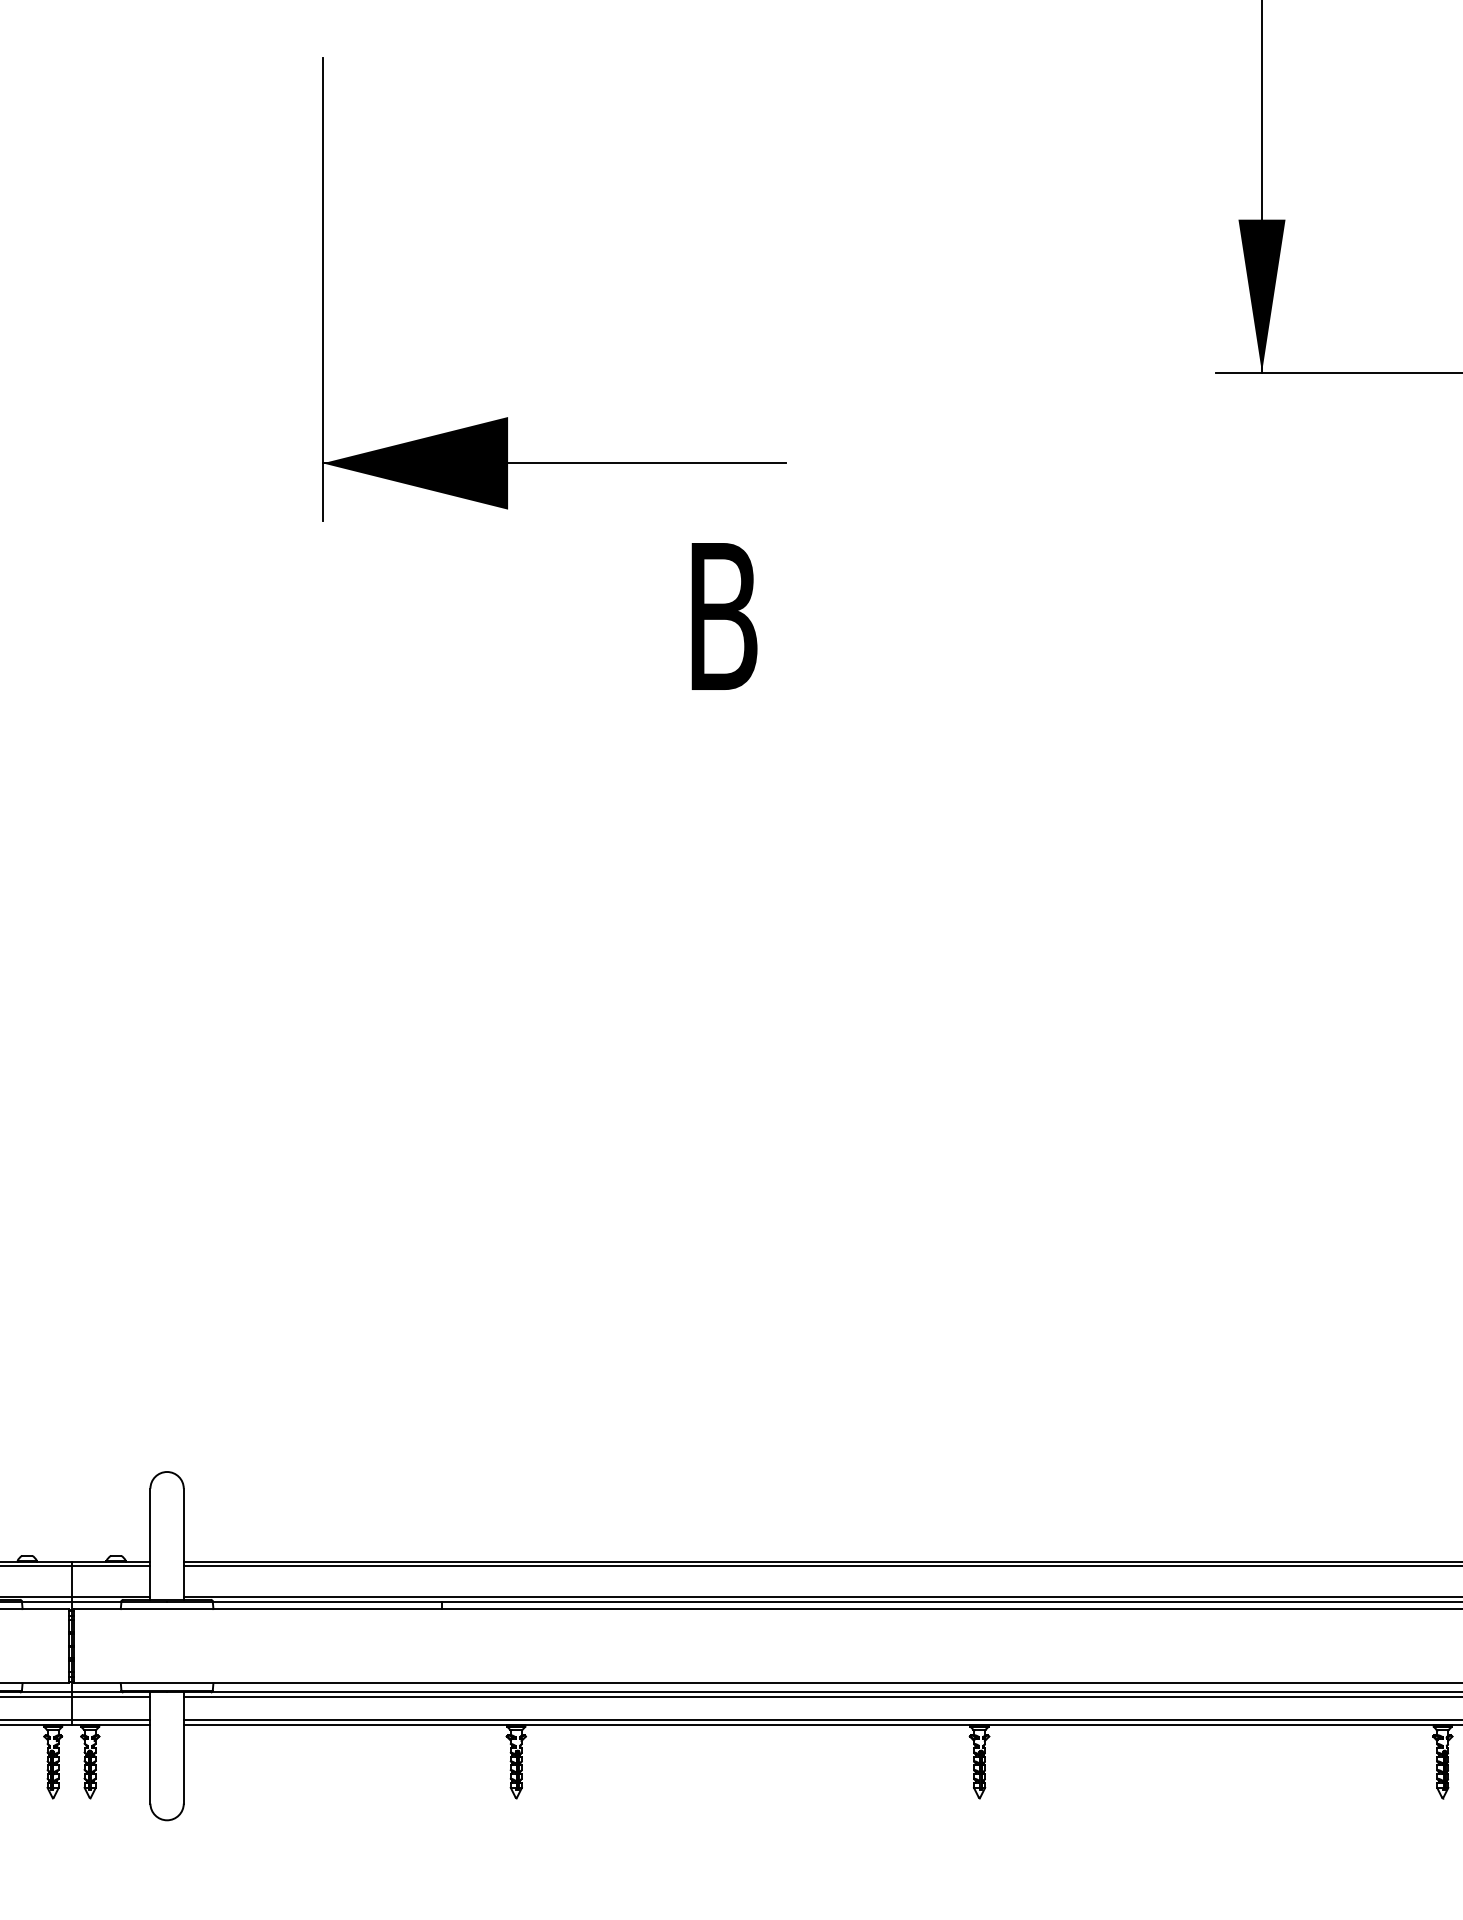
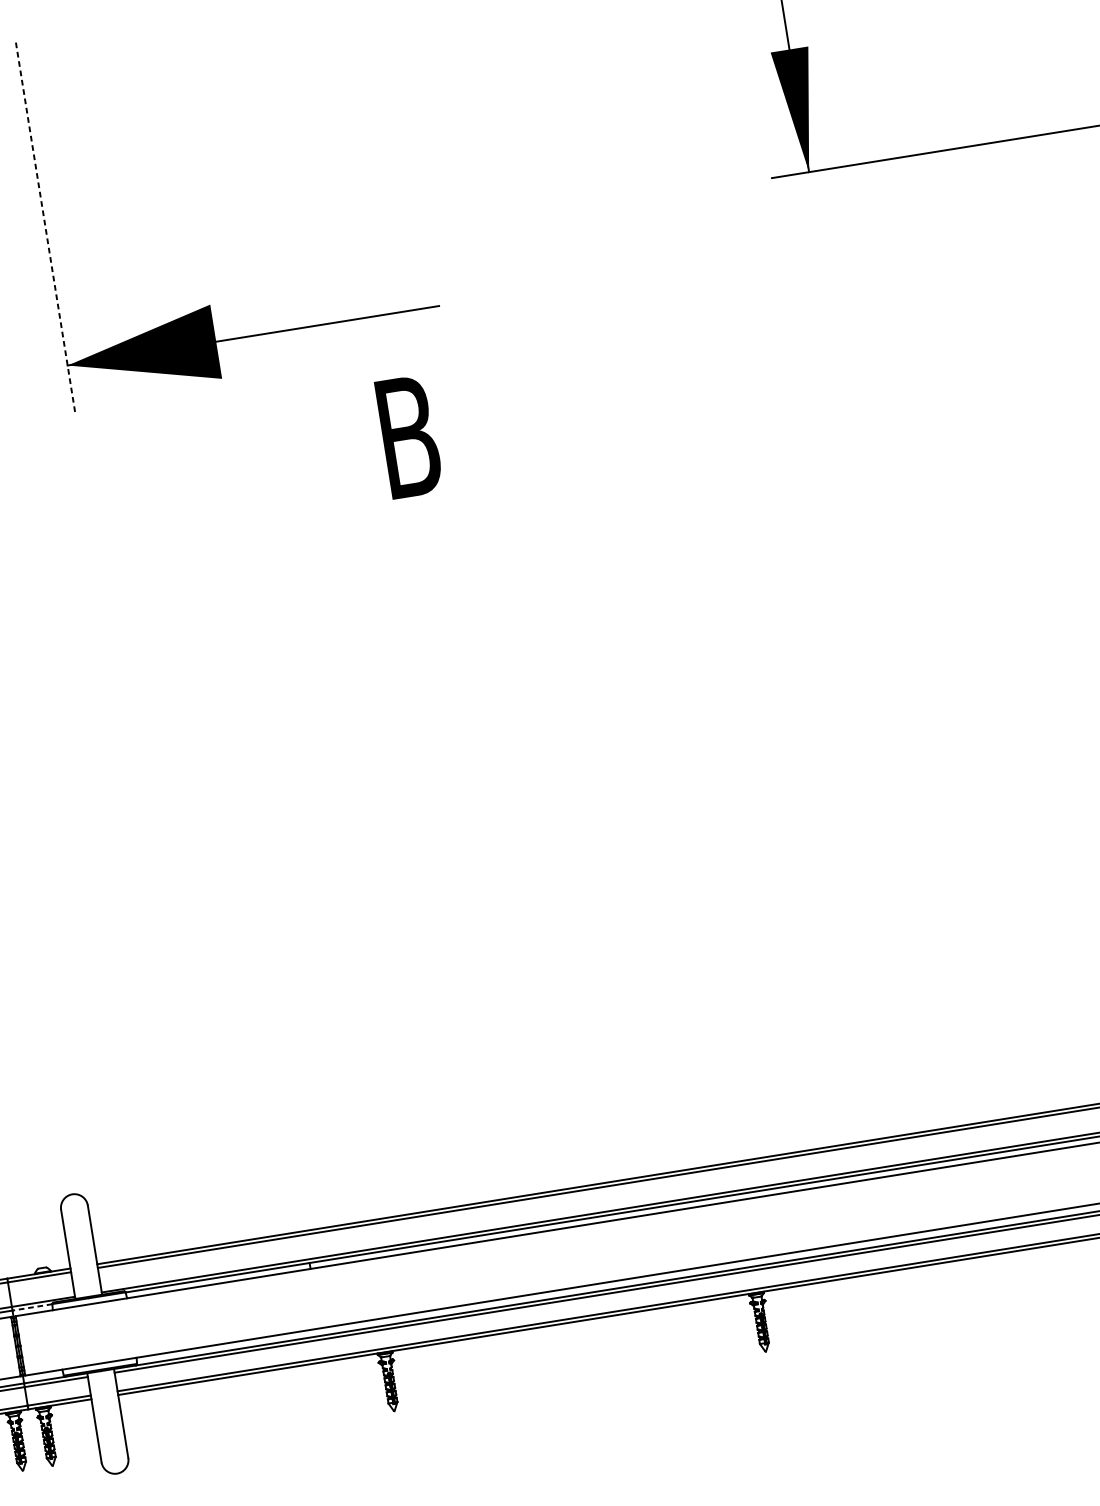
line: (322, 289) -> (45, 226), solid -> dashed
line: (96, 1601) -> (32, 1307), solid -> dashed

